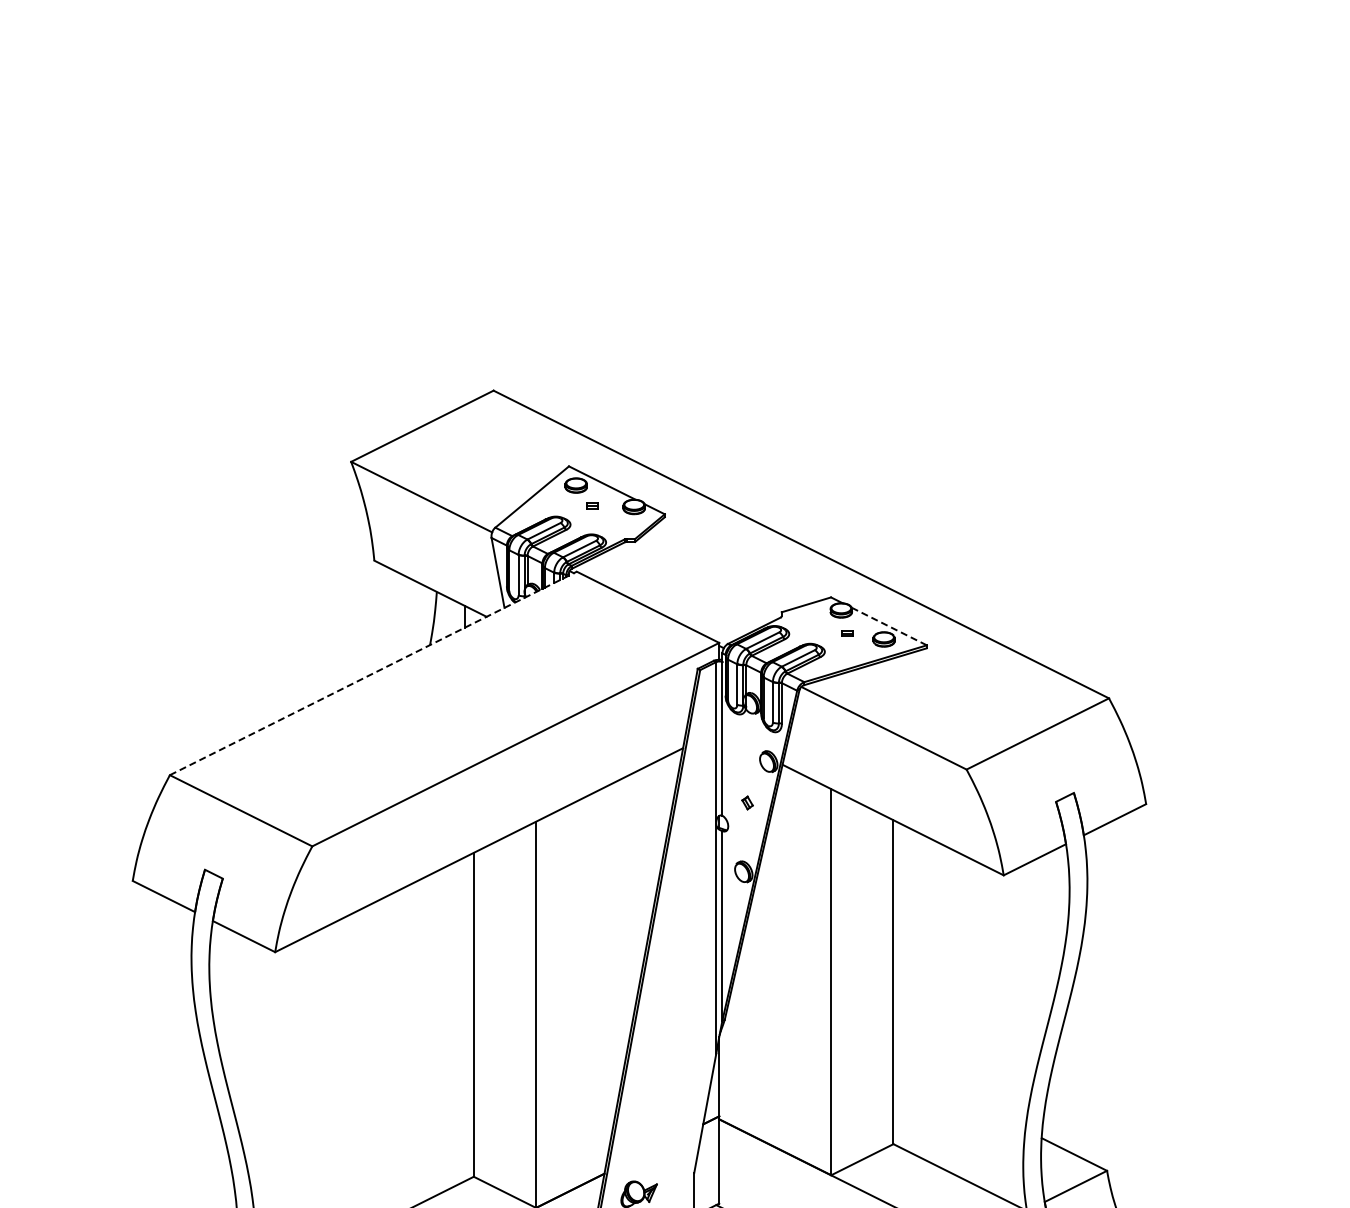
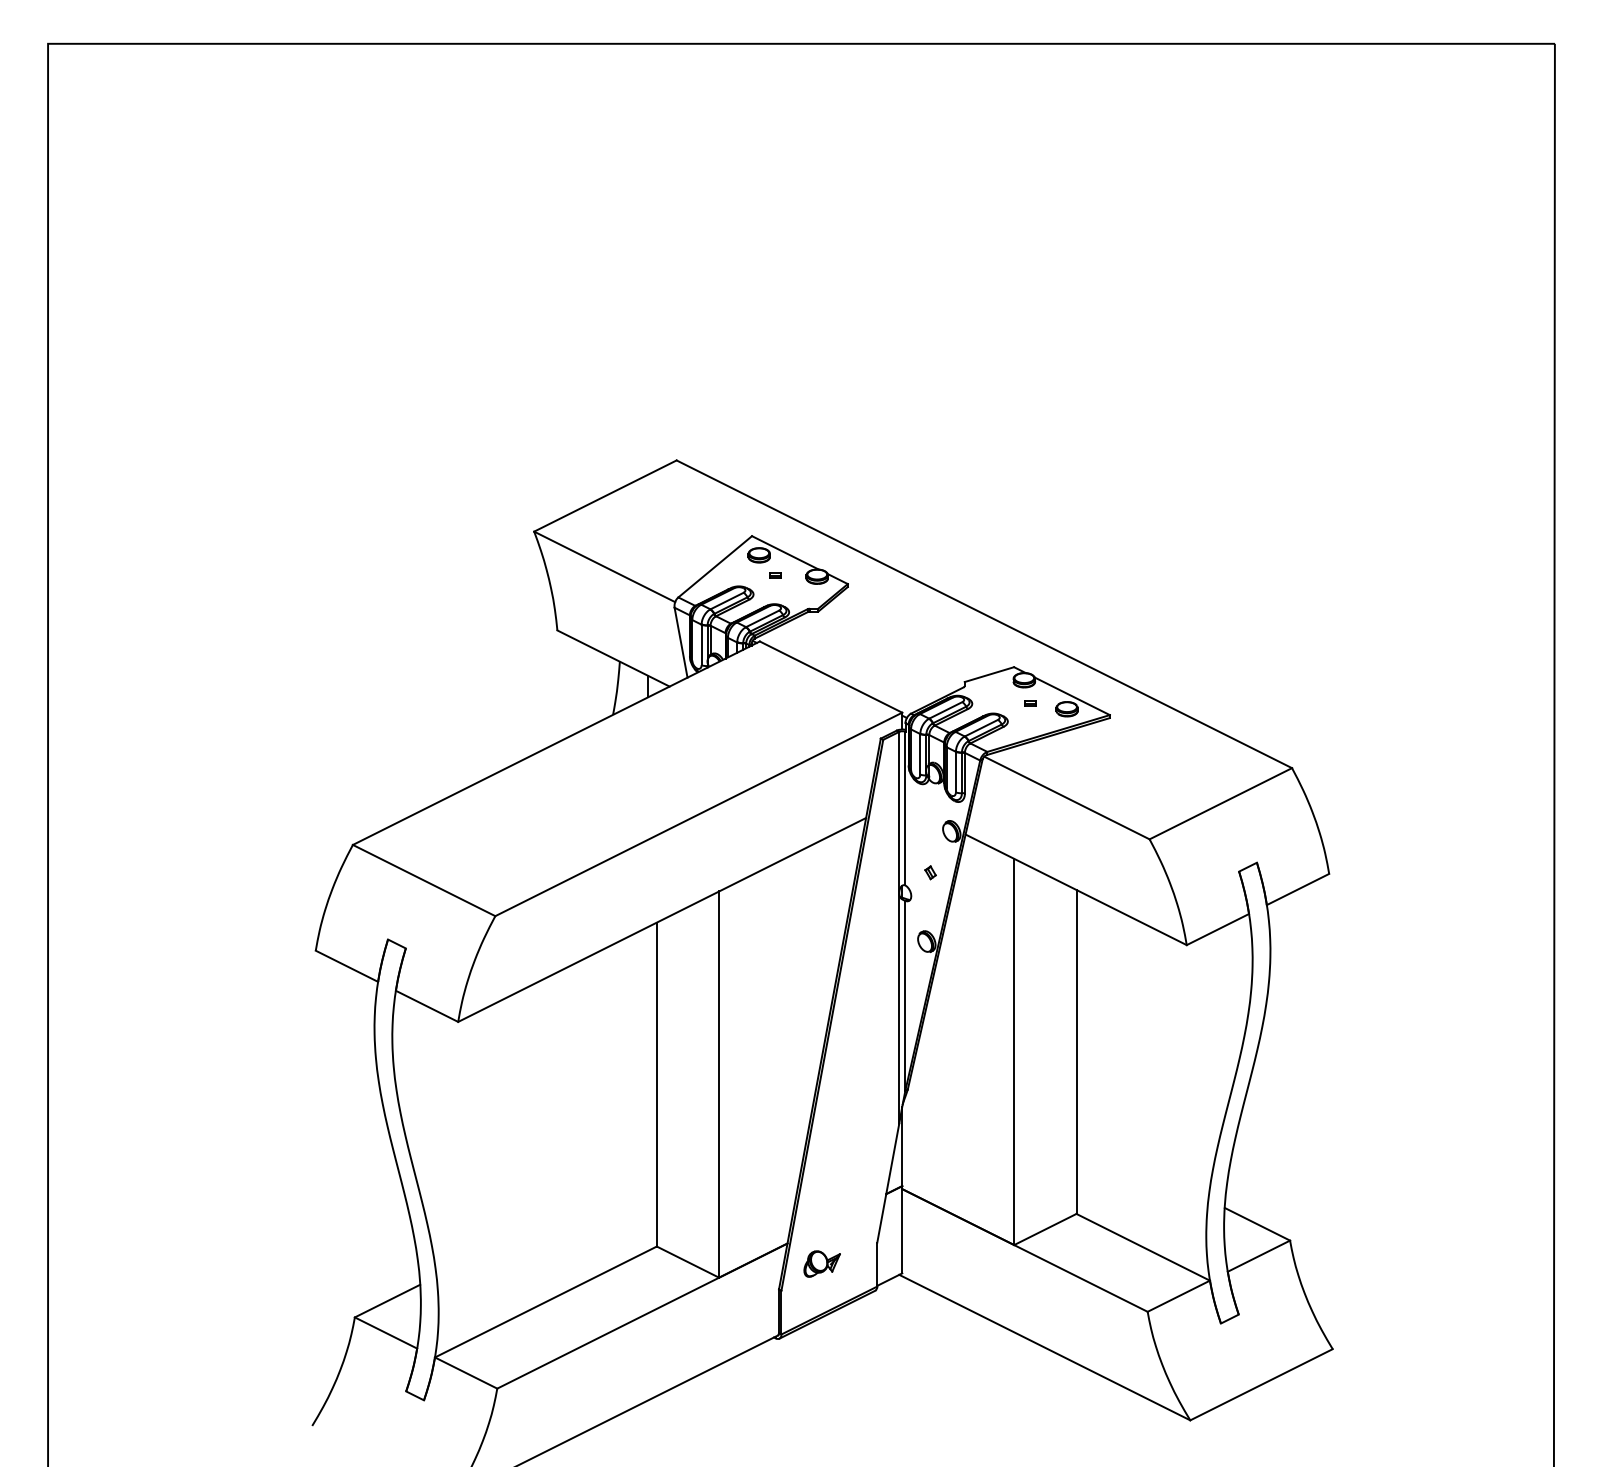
line: (888, 626) -> (1071, 696), dashed -> solid
line: (373, 672) -> (556, 742), dashed -> solid

